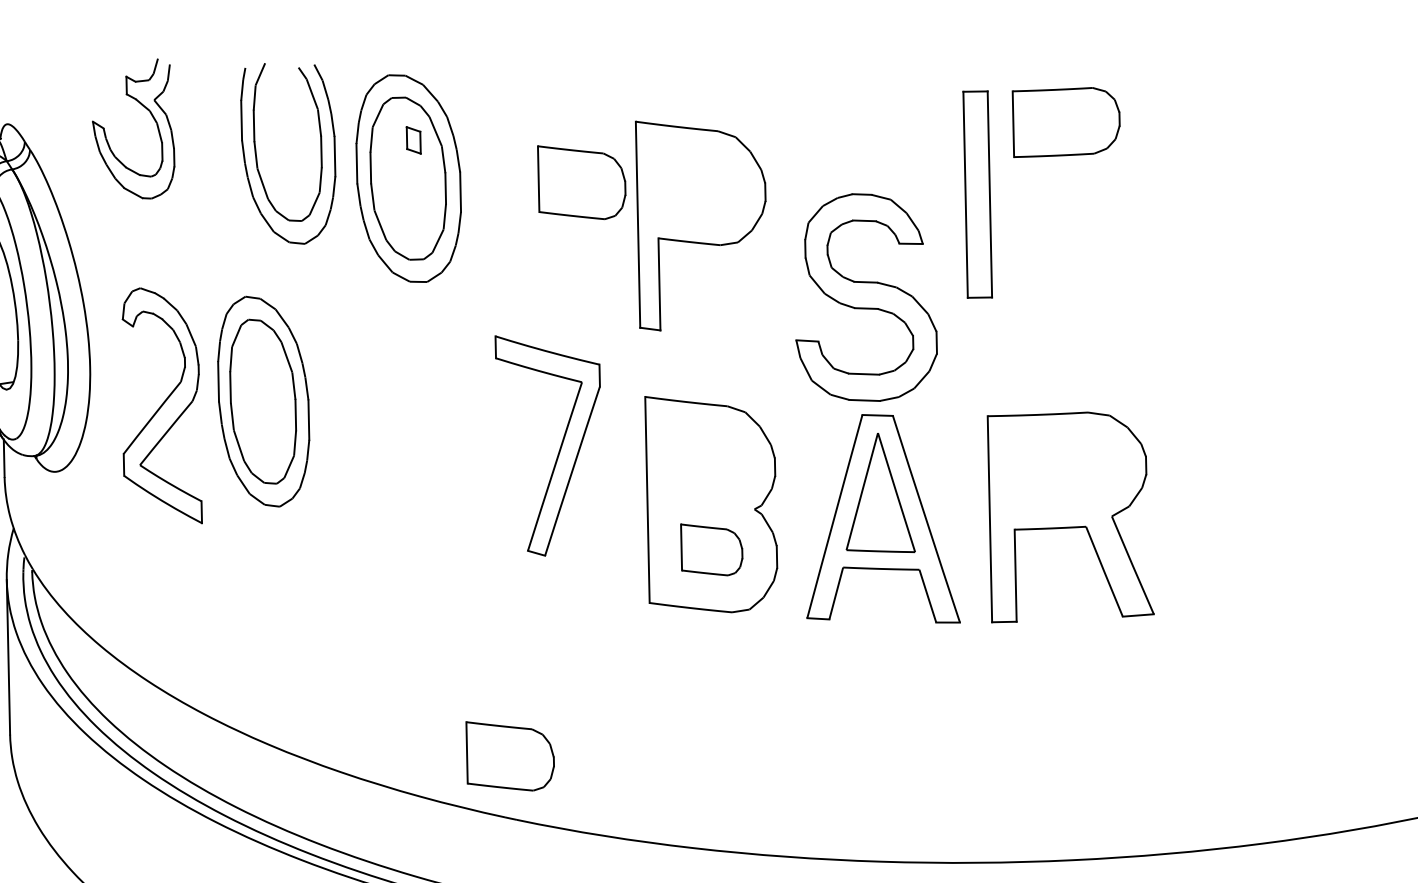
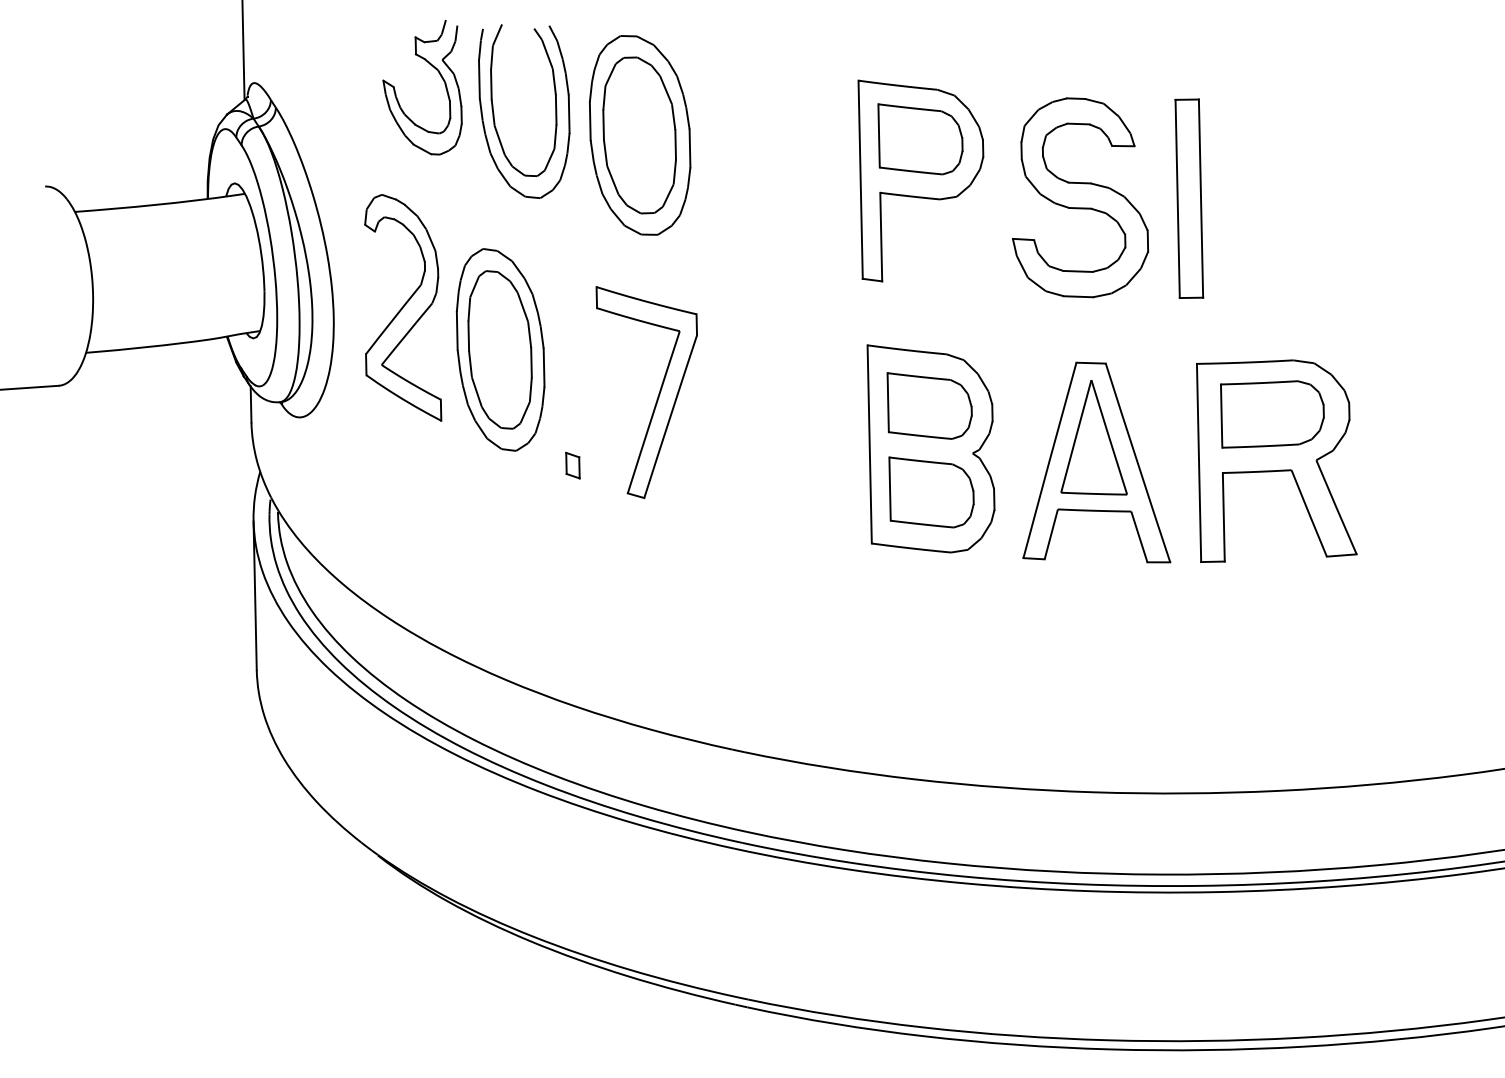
part: (153, 119) -> (441, 78), moved
part: (1066, 122) -> (1272, 414), moved
part: (413, 140) -> (572, 465), moved
part: (581, 182) -> (920, 139), moved
part: (977, 194) -> (1189, 198), moved
part: (866, 297) -> (1080, 197), moved
part: (162, 405) -> (403, 307), moved
part: (558, 450) -> (657, 396), moved
part: (711, 549) -> (931, 492), size x1.43
part: (509, 755) -> (929, 405), moved

